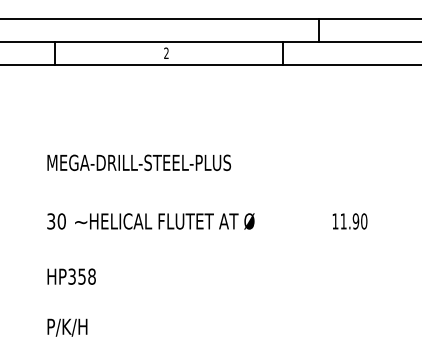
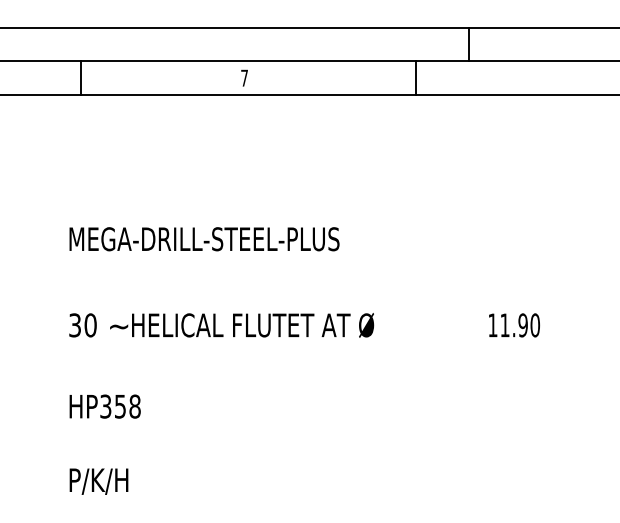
text: (166, 52) -> (244, 76), 2 -> 7

